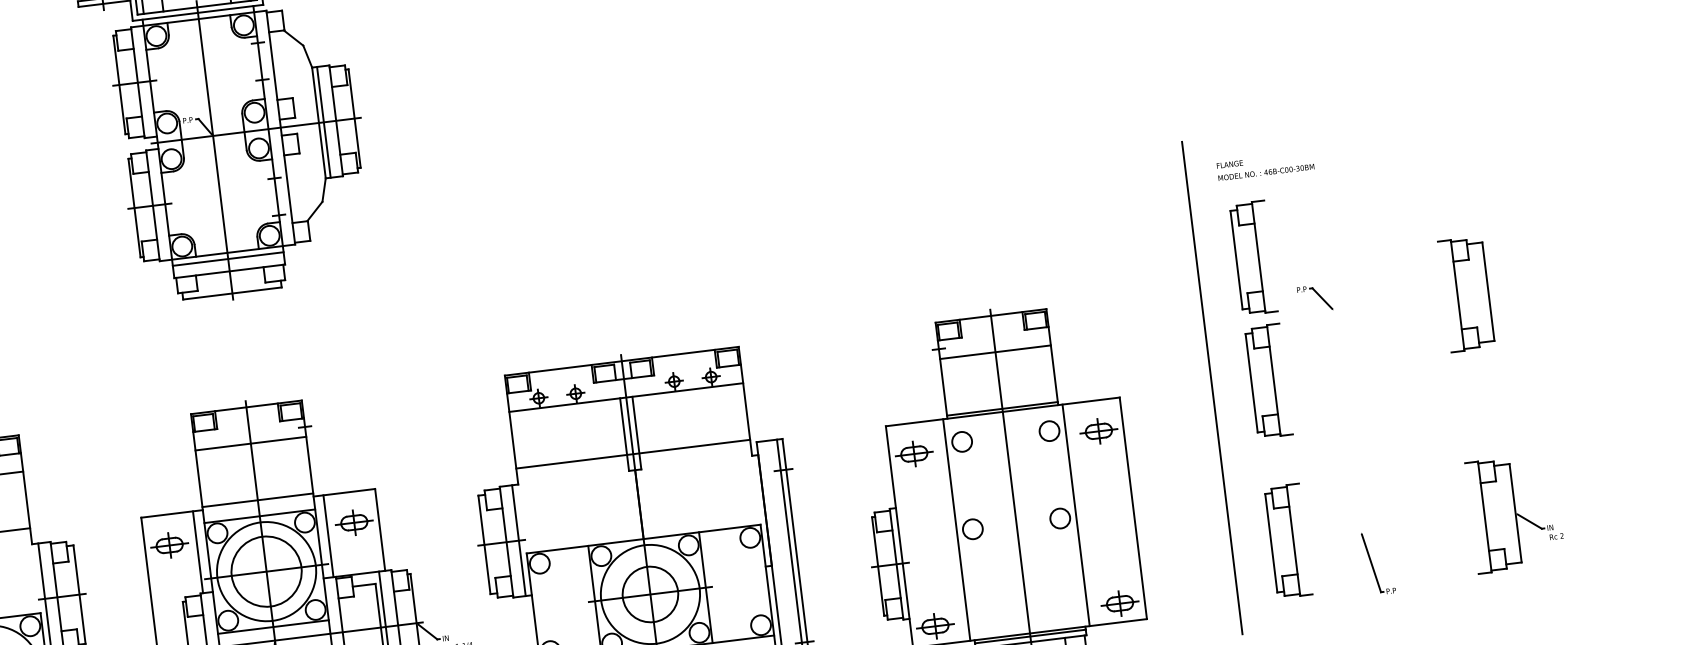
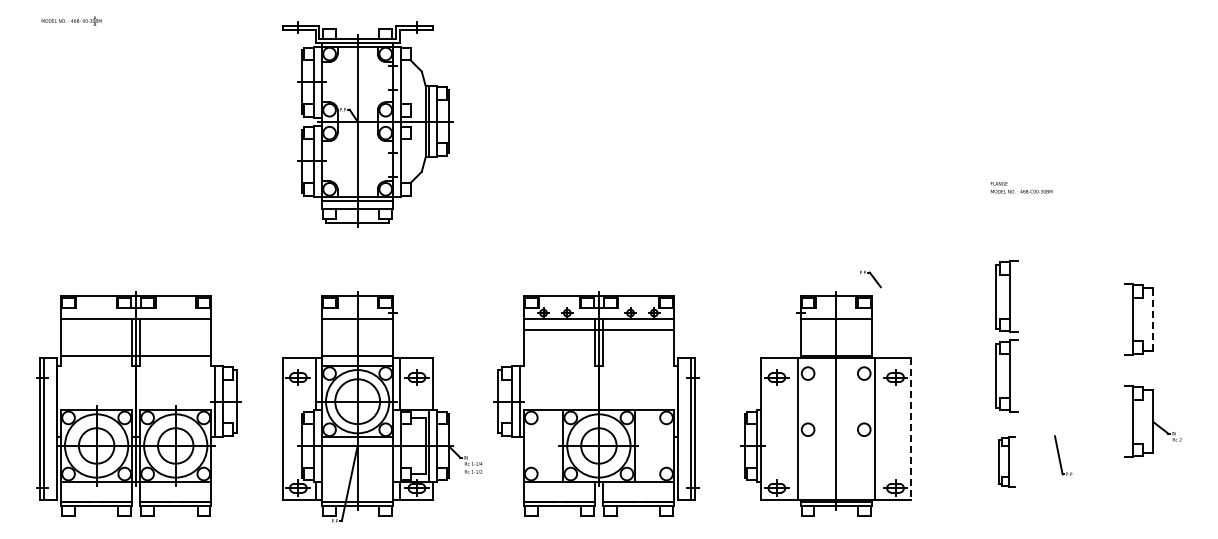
text: (1265, 166) -> (1021, 187), moved
line: (1487, 291) -> (1152, 319), solid -> dashed
part: (1314, 298) -> (870, 279), moved
part: (1260, 319) -> (1006, 336), moved
line: (1211, 387) -> (970, 358), removed
line: (632, 453) -> (598, 329), moved
line: (1133, 509) -> (911, 429), solid -> dashed
part: (1514, 512) -> (1152, 421), moved
part: (1287, 540) -> (1006, 461), size x0.7
part: (1378, 562) -> (1063, 455), moved

